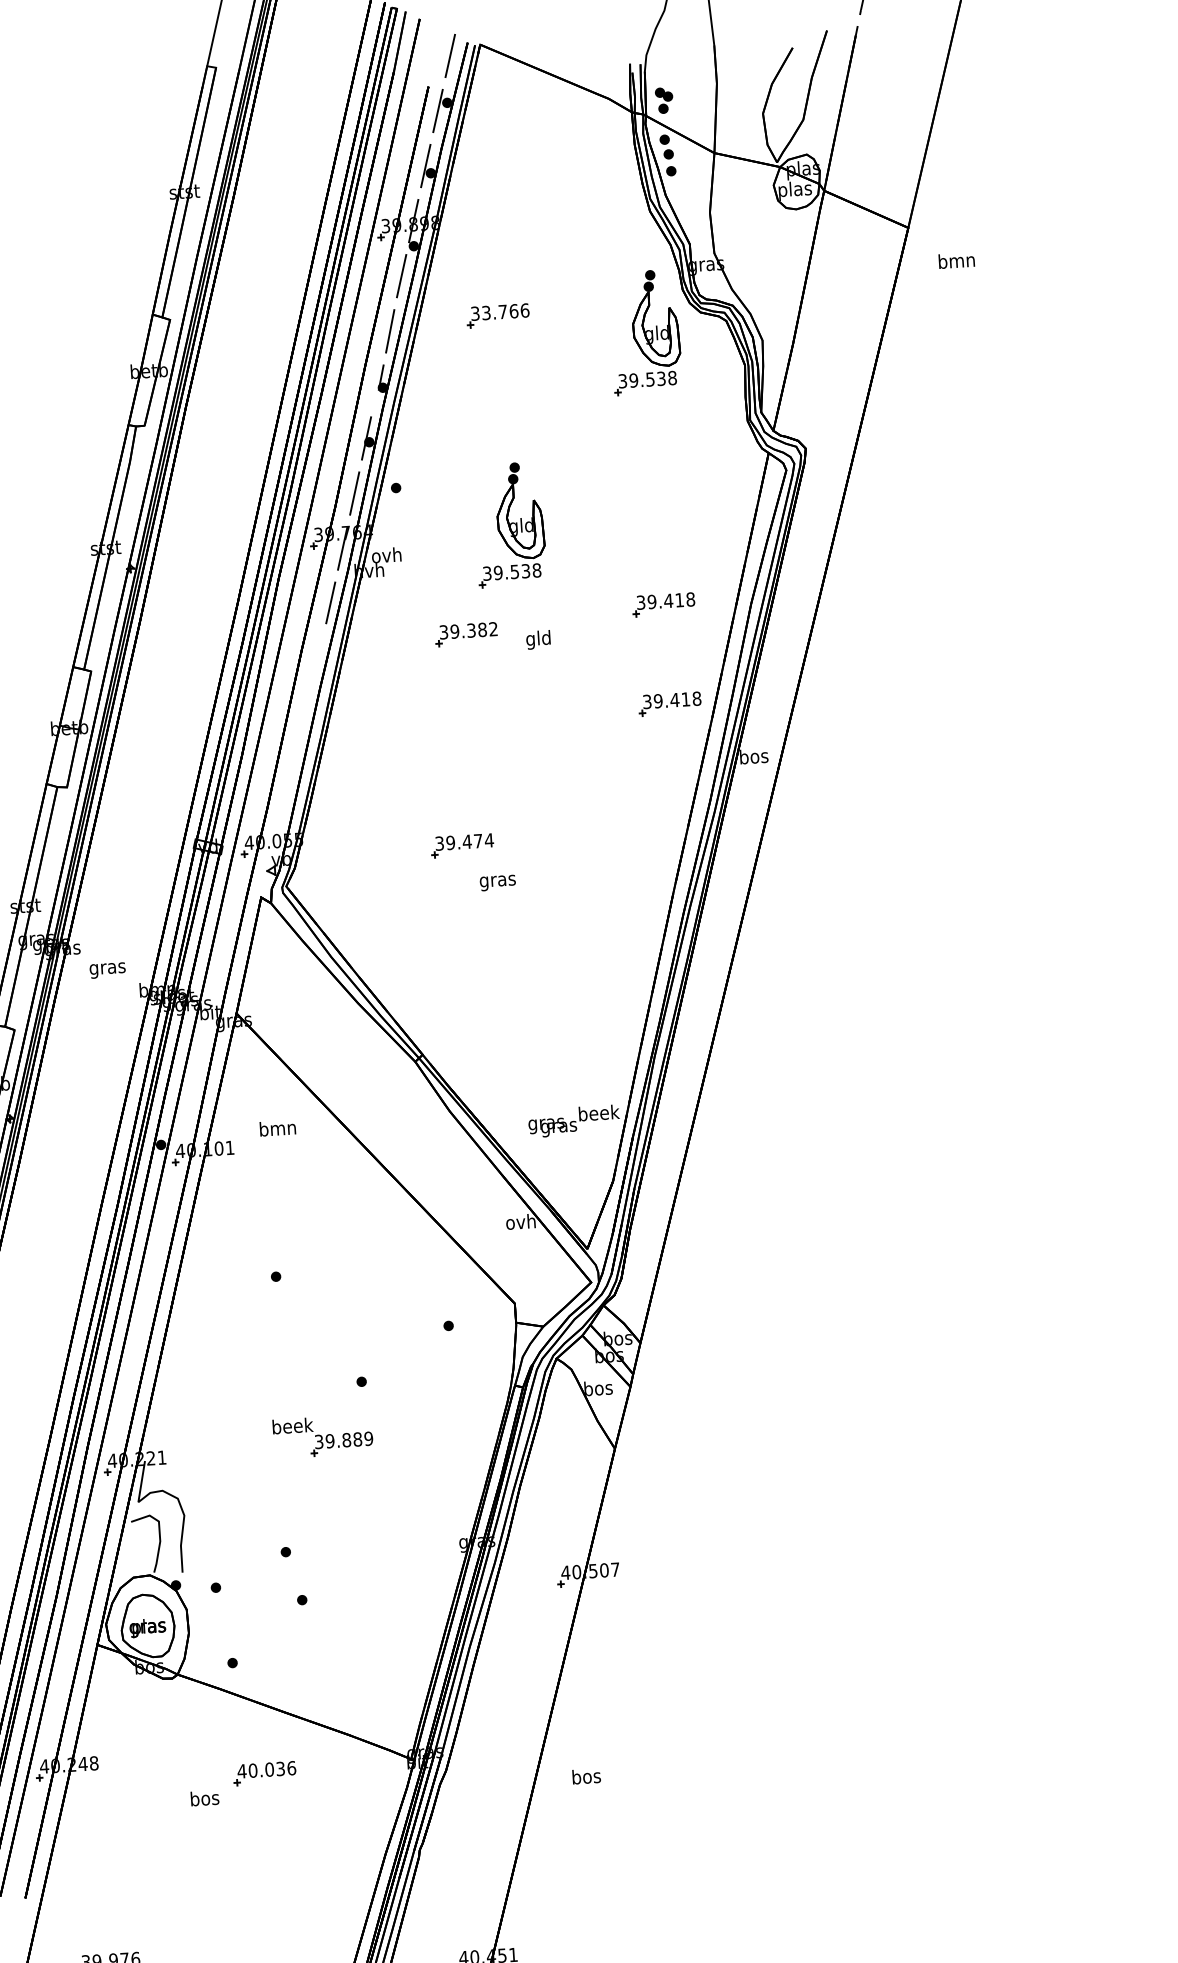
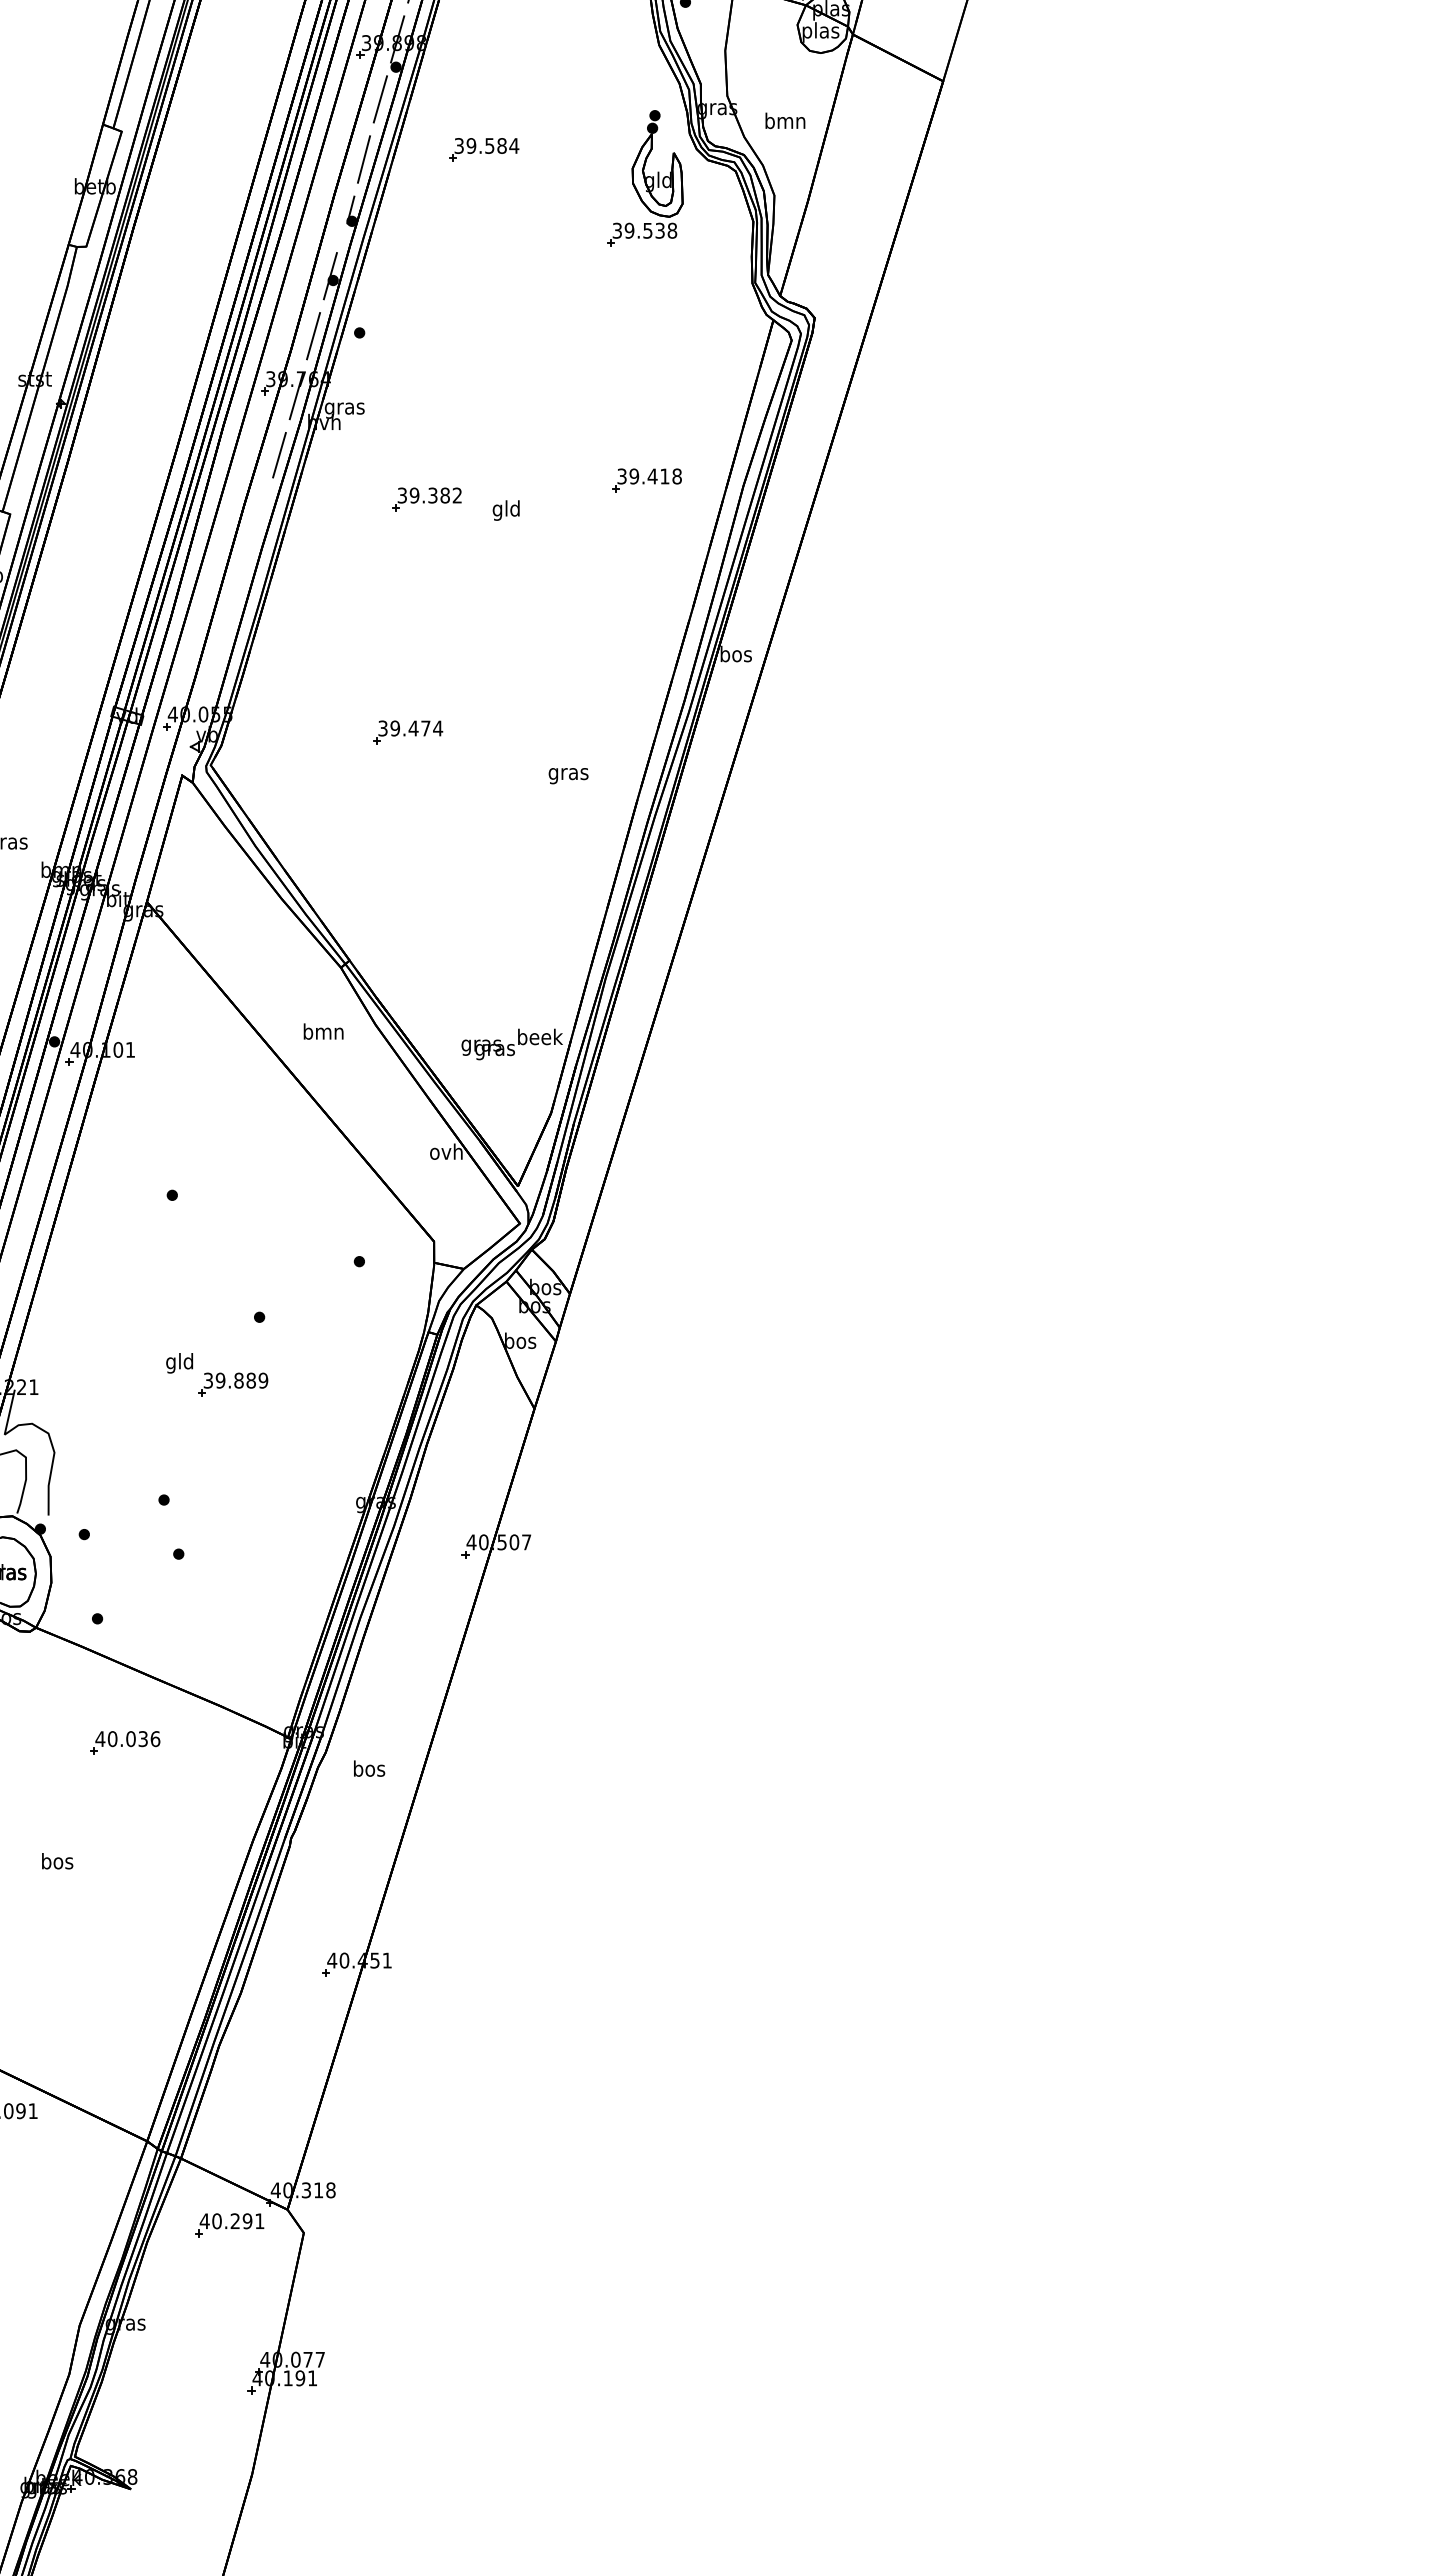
text: (956, 260) -> (785, 120), moved
text: (505, 311) -> (492, 145), 33.766 -> 39.584
part: (509, 524) -> (482, 381), removed
text: (386, 557) -> (344, 408), ovh -> gras
part: (669, 704) -> (646, 590), removed
text: (497, 883) -> (568, 776), moved
text: (277, 1128) -> (323, 1031), moved
text: (292, 1427) -> (180, 1363), beek -> gld
text: (586, 1776) -> (369, 1768), moved
text: (204, 1798) -> (57, 1861), moved

